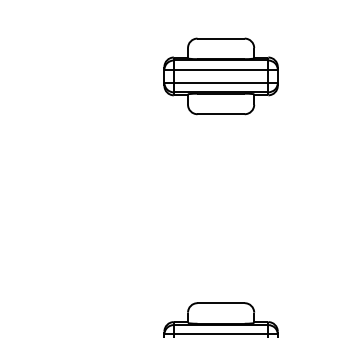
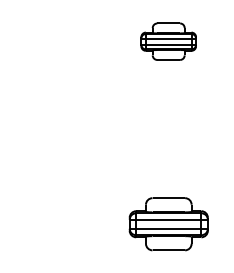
part: (220, 75) -> (168, 41), size x0.7

